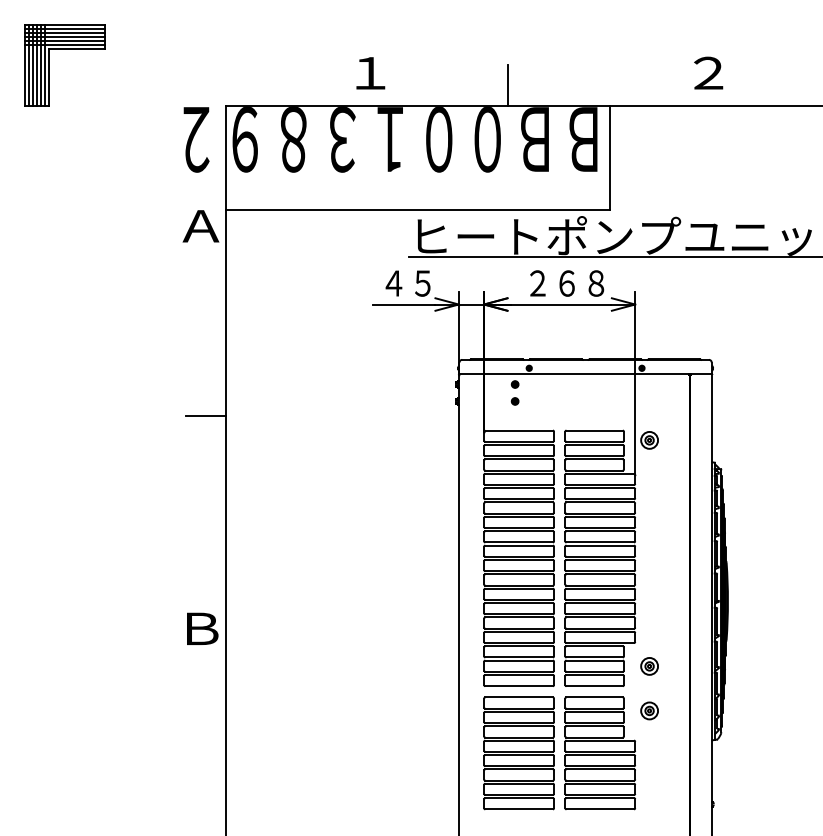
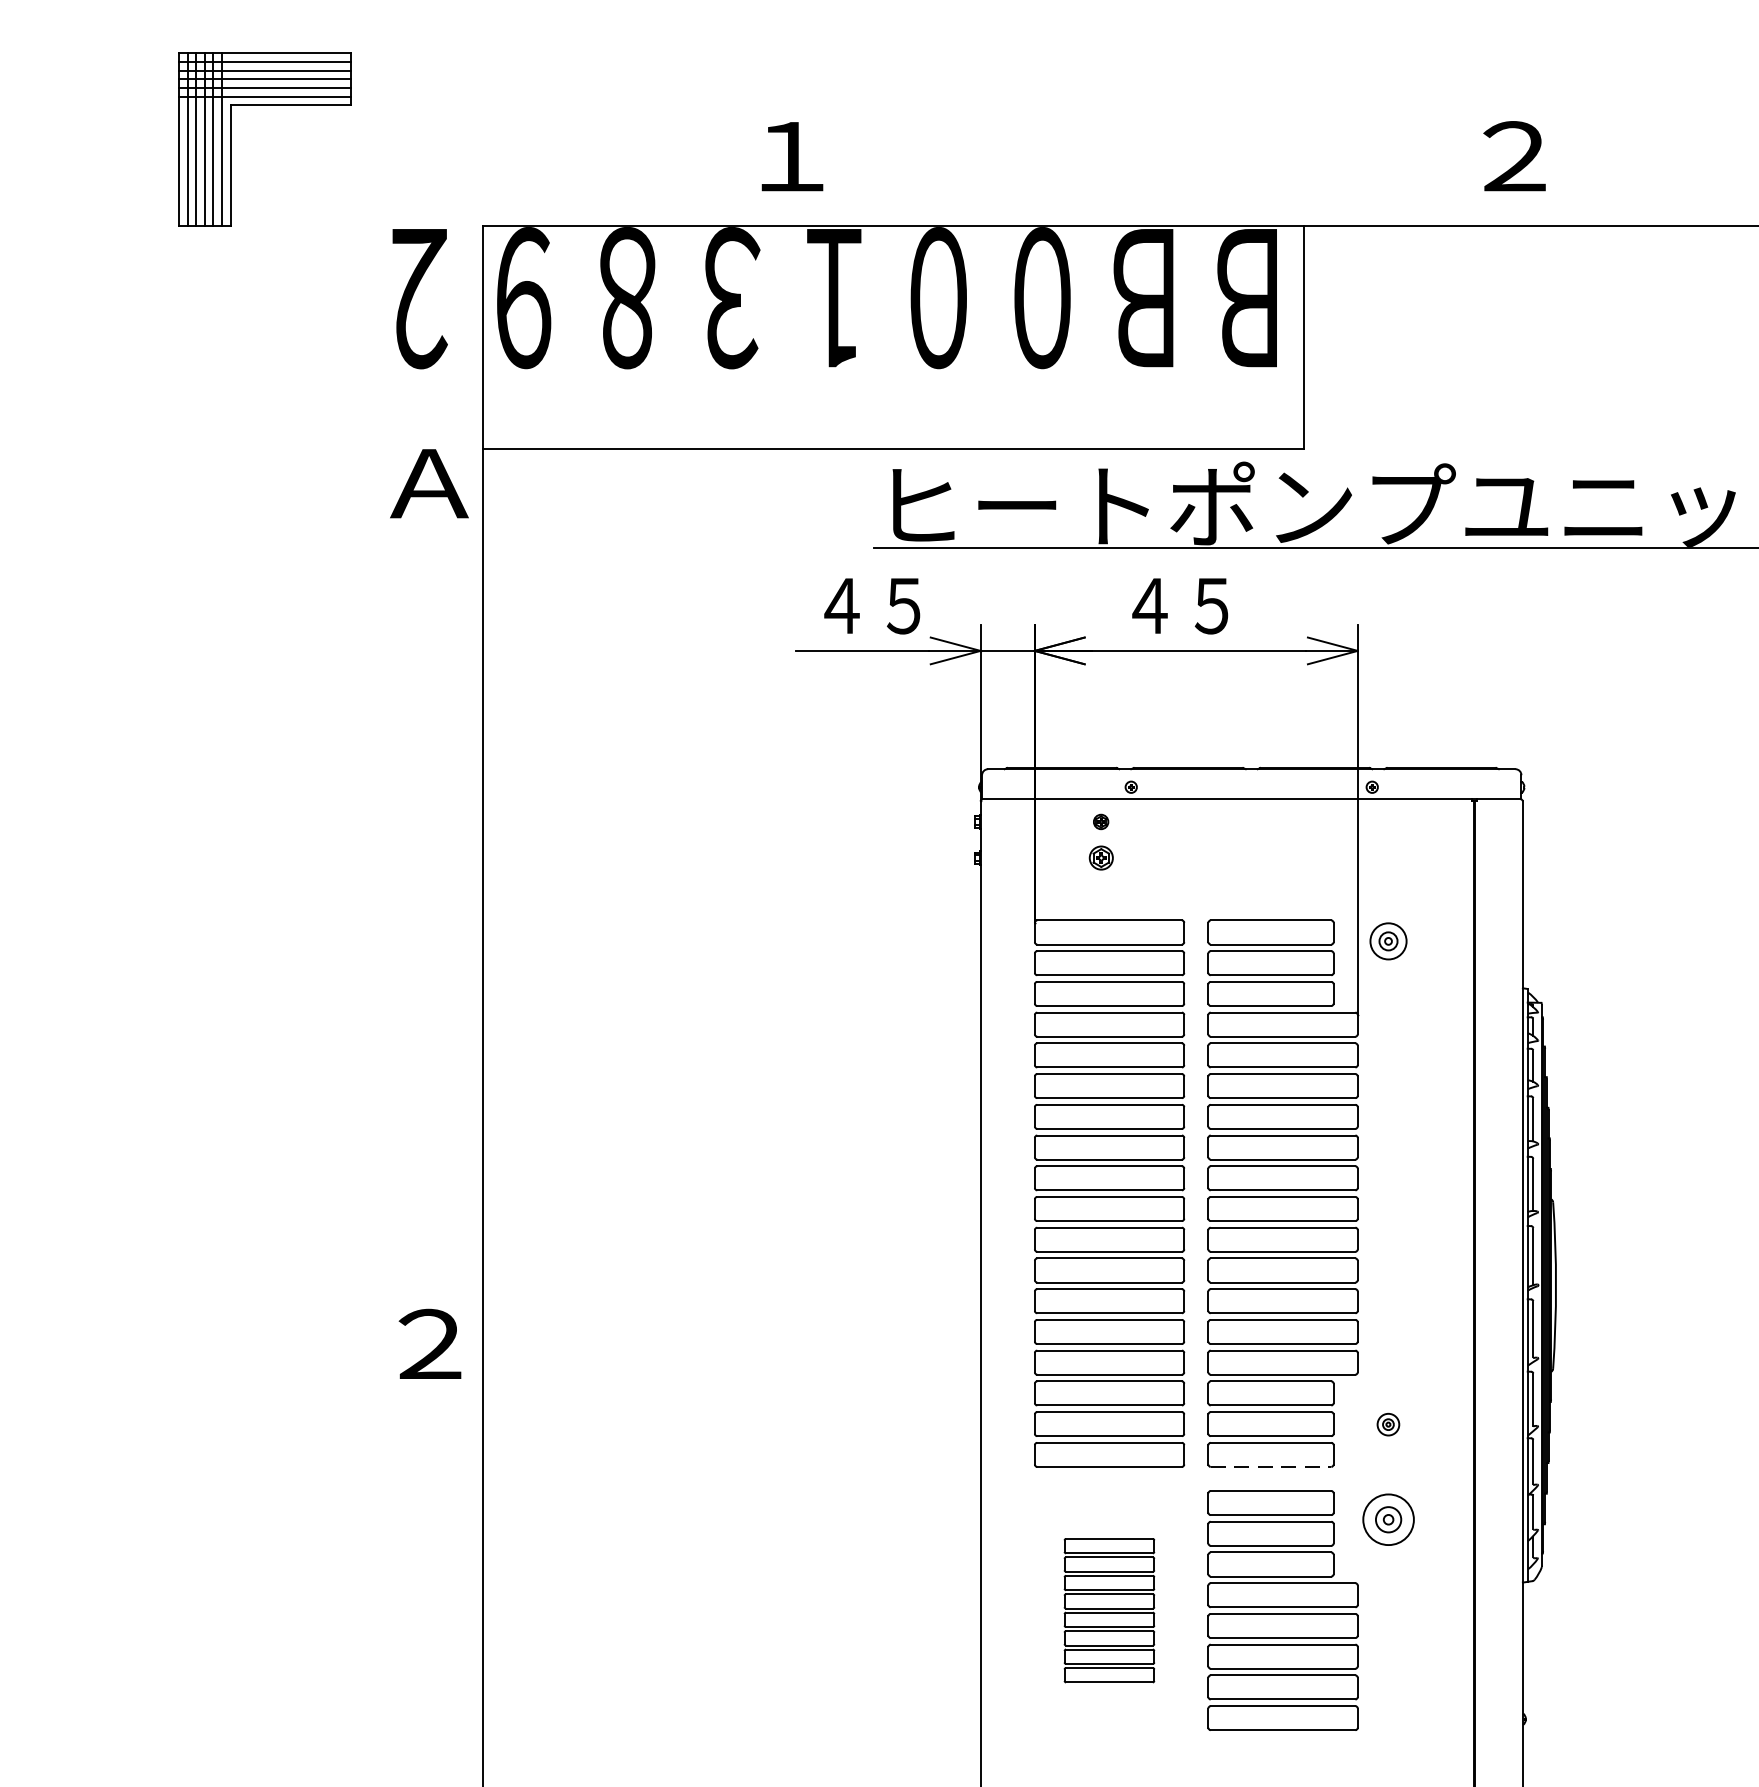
part: (49, 65) -> (231, 139), moved
line: (507, 85) -> (1084, 182), removed
text: (566, 283) -> (1210, 605), ２６８ -> ４５
part: (514, 401) -> (1099, 858), size x1.6
line: (205, 415) -> (439, 888), removed
text: (202, 628) -> (432, 1343), Ｂ -> ２
part: (649, 666) -> (1388, 1424), size x0.6
line: (595, 686) -> (1272, 1467), solid -> dashed
part: (649, 710) -> (1388, 1518), size x1.4
part: (518, 753) -> (1108, 1610), size x0.6

